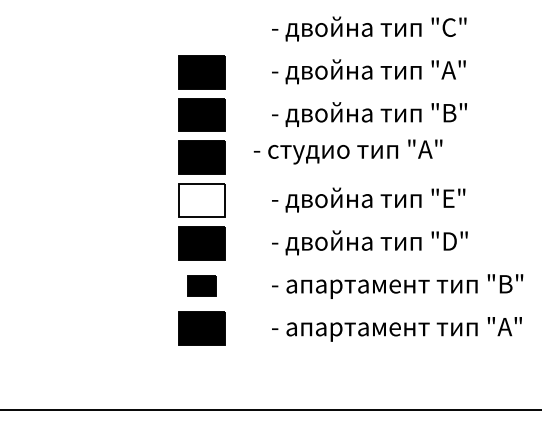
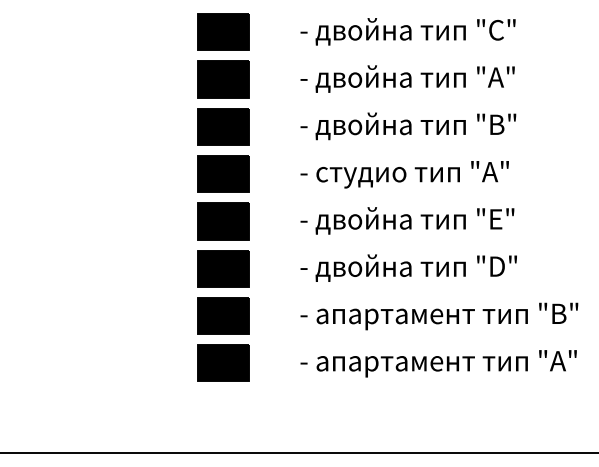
part: (202, 28) -> (223, 31), added
text: (347, 151) -> (404, 174), moved
fill: (201, 200) -> (222, 221), added
part: (202, 285) -> (223, 315), size x1.67

